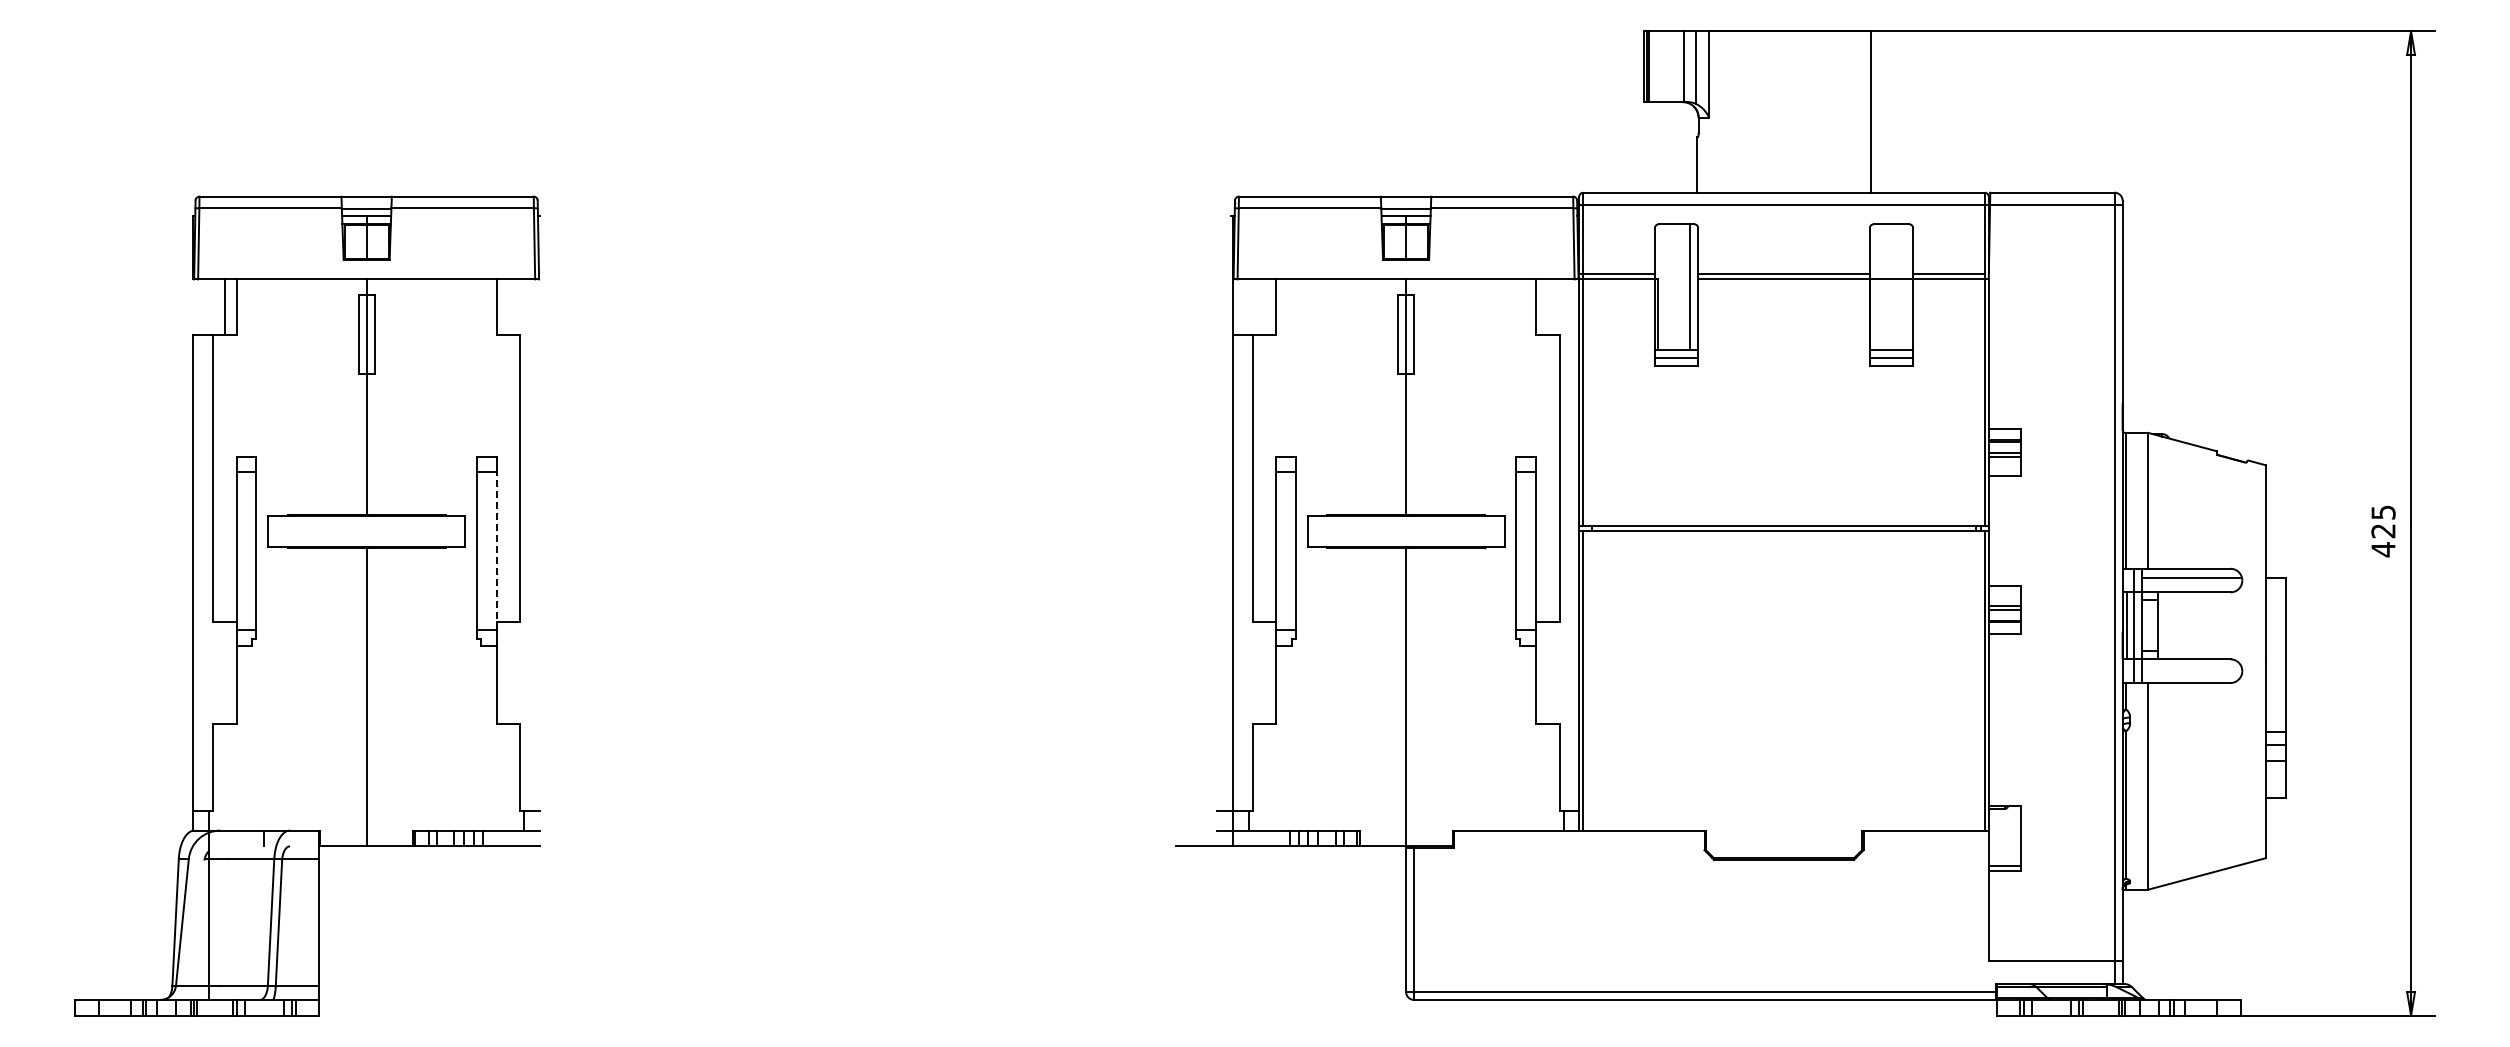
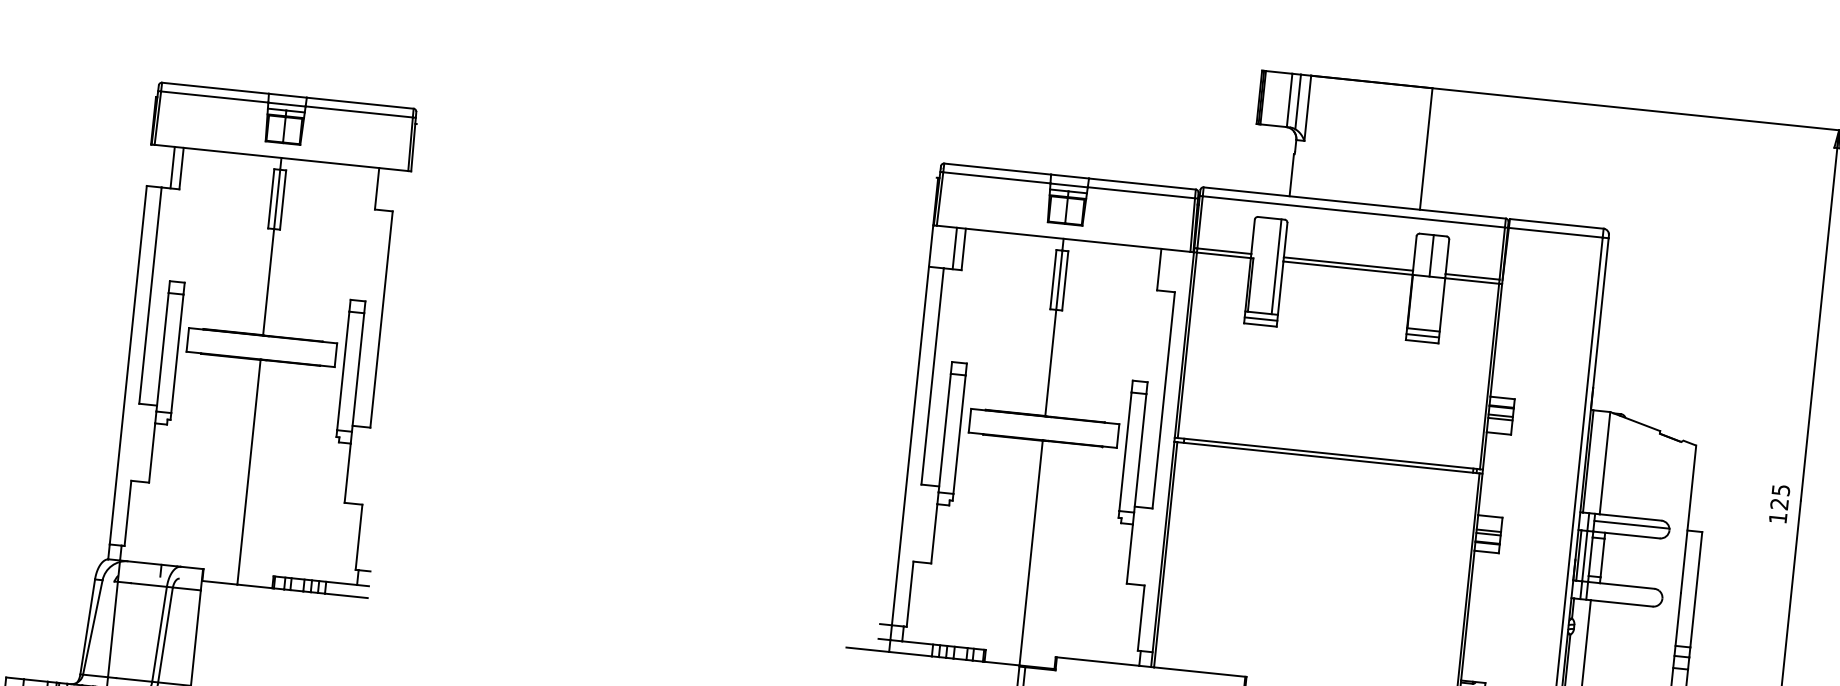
line: (1892, 251) -> (1431, 255), added
line: (1264, 306) -> (954, 248), added
text: (2383, 549) -> (1778, 518), 425 -> 125
line: (496, 551) -> (358, 372), dashed -> solid

